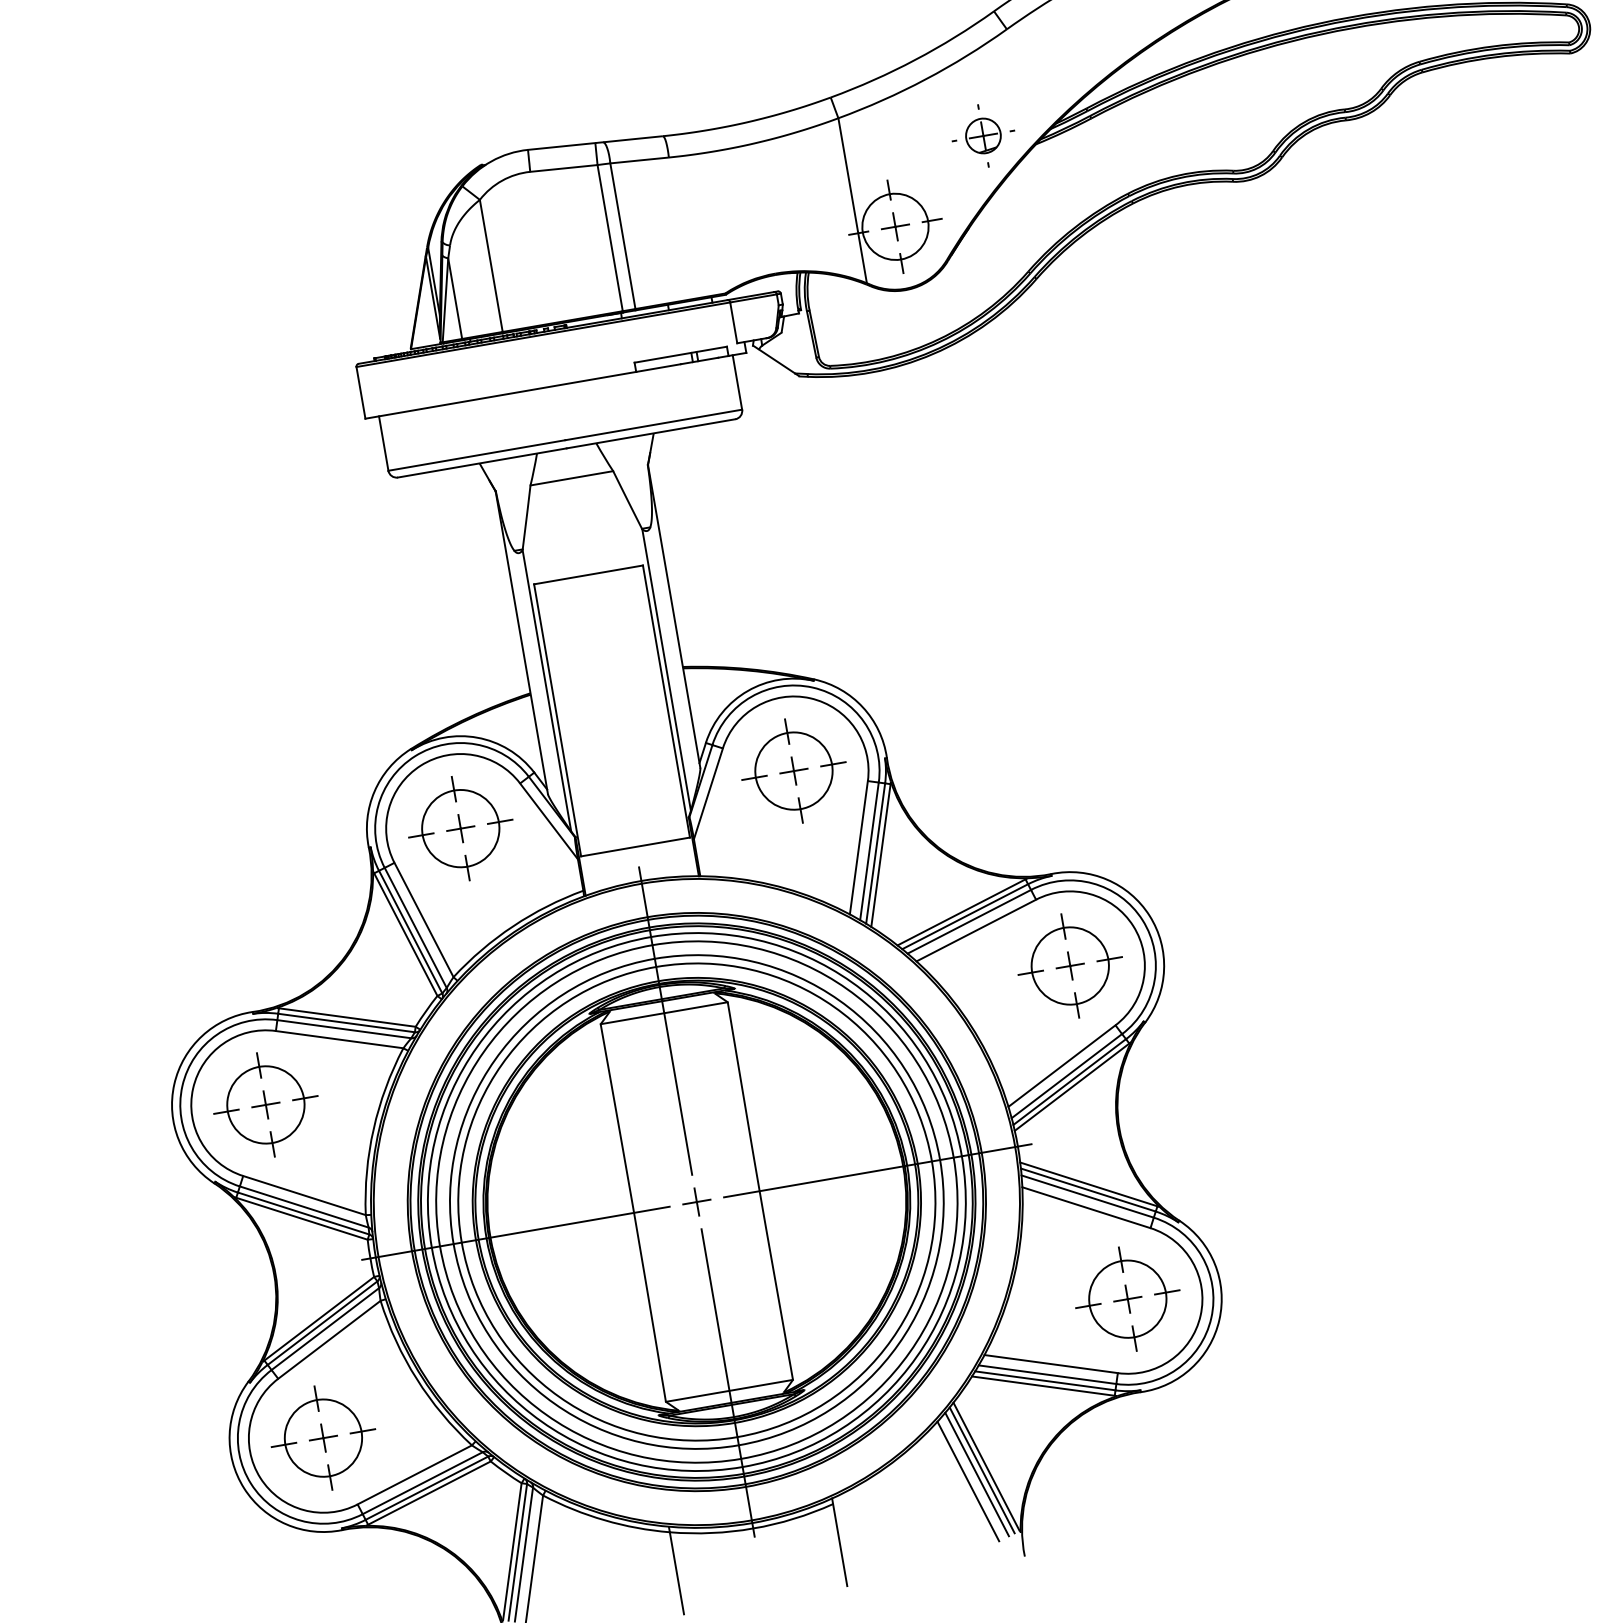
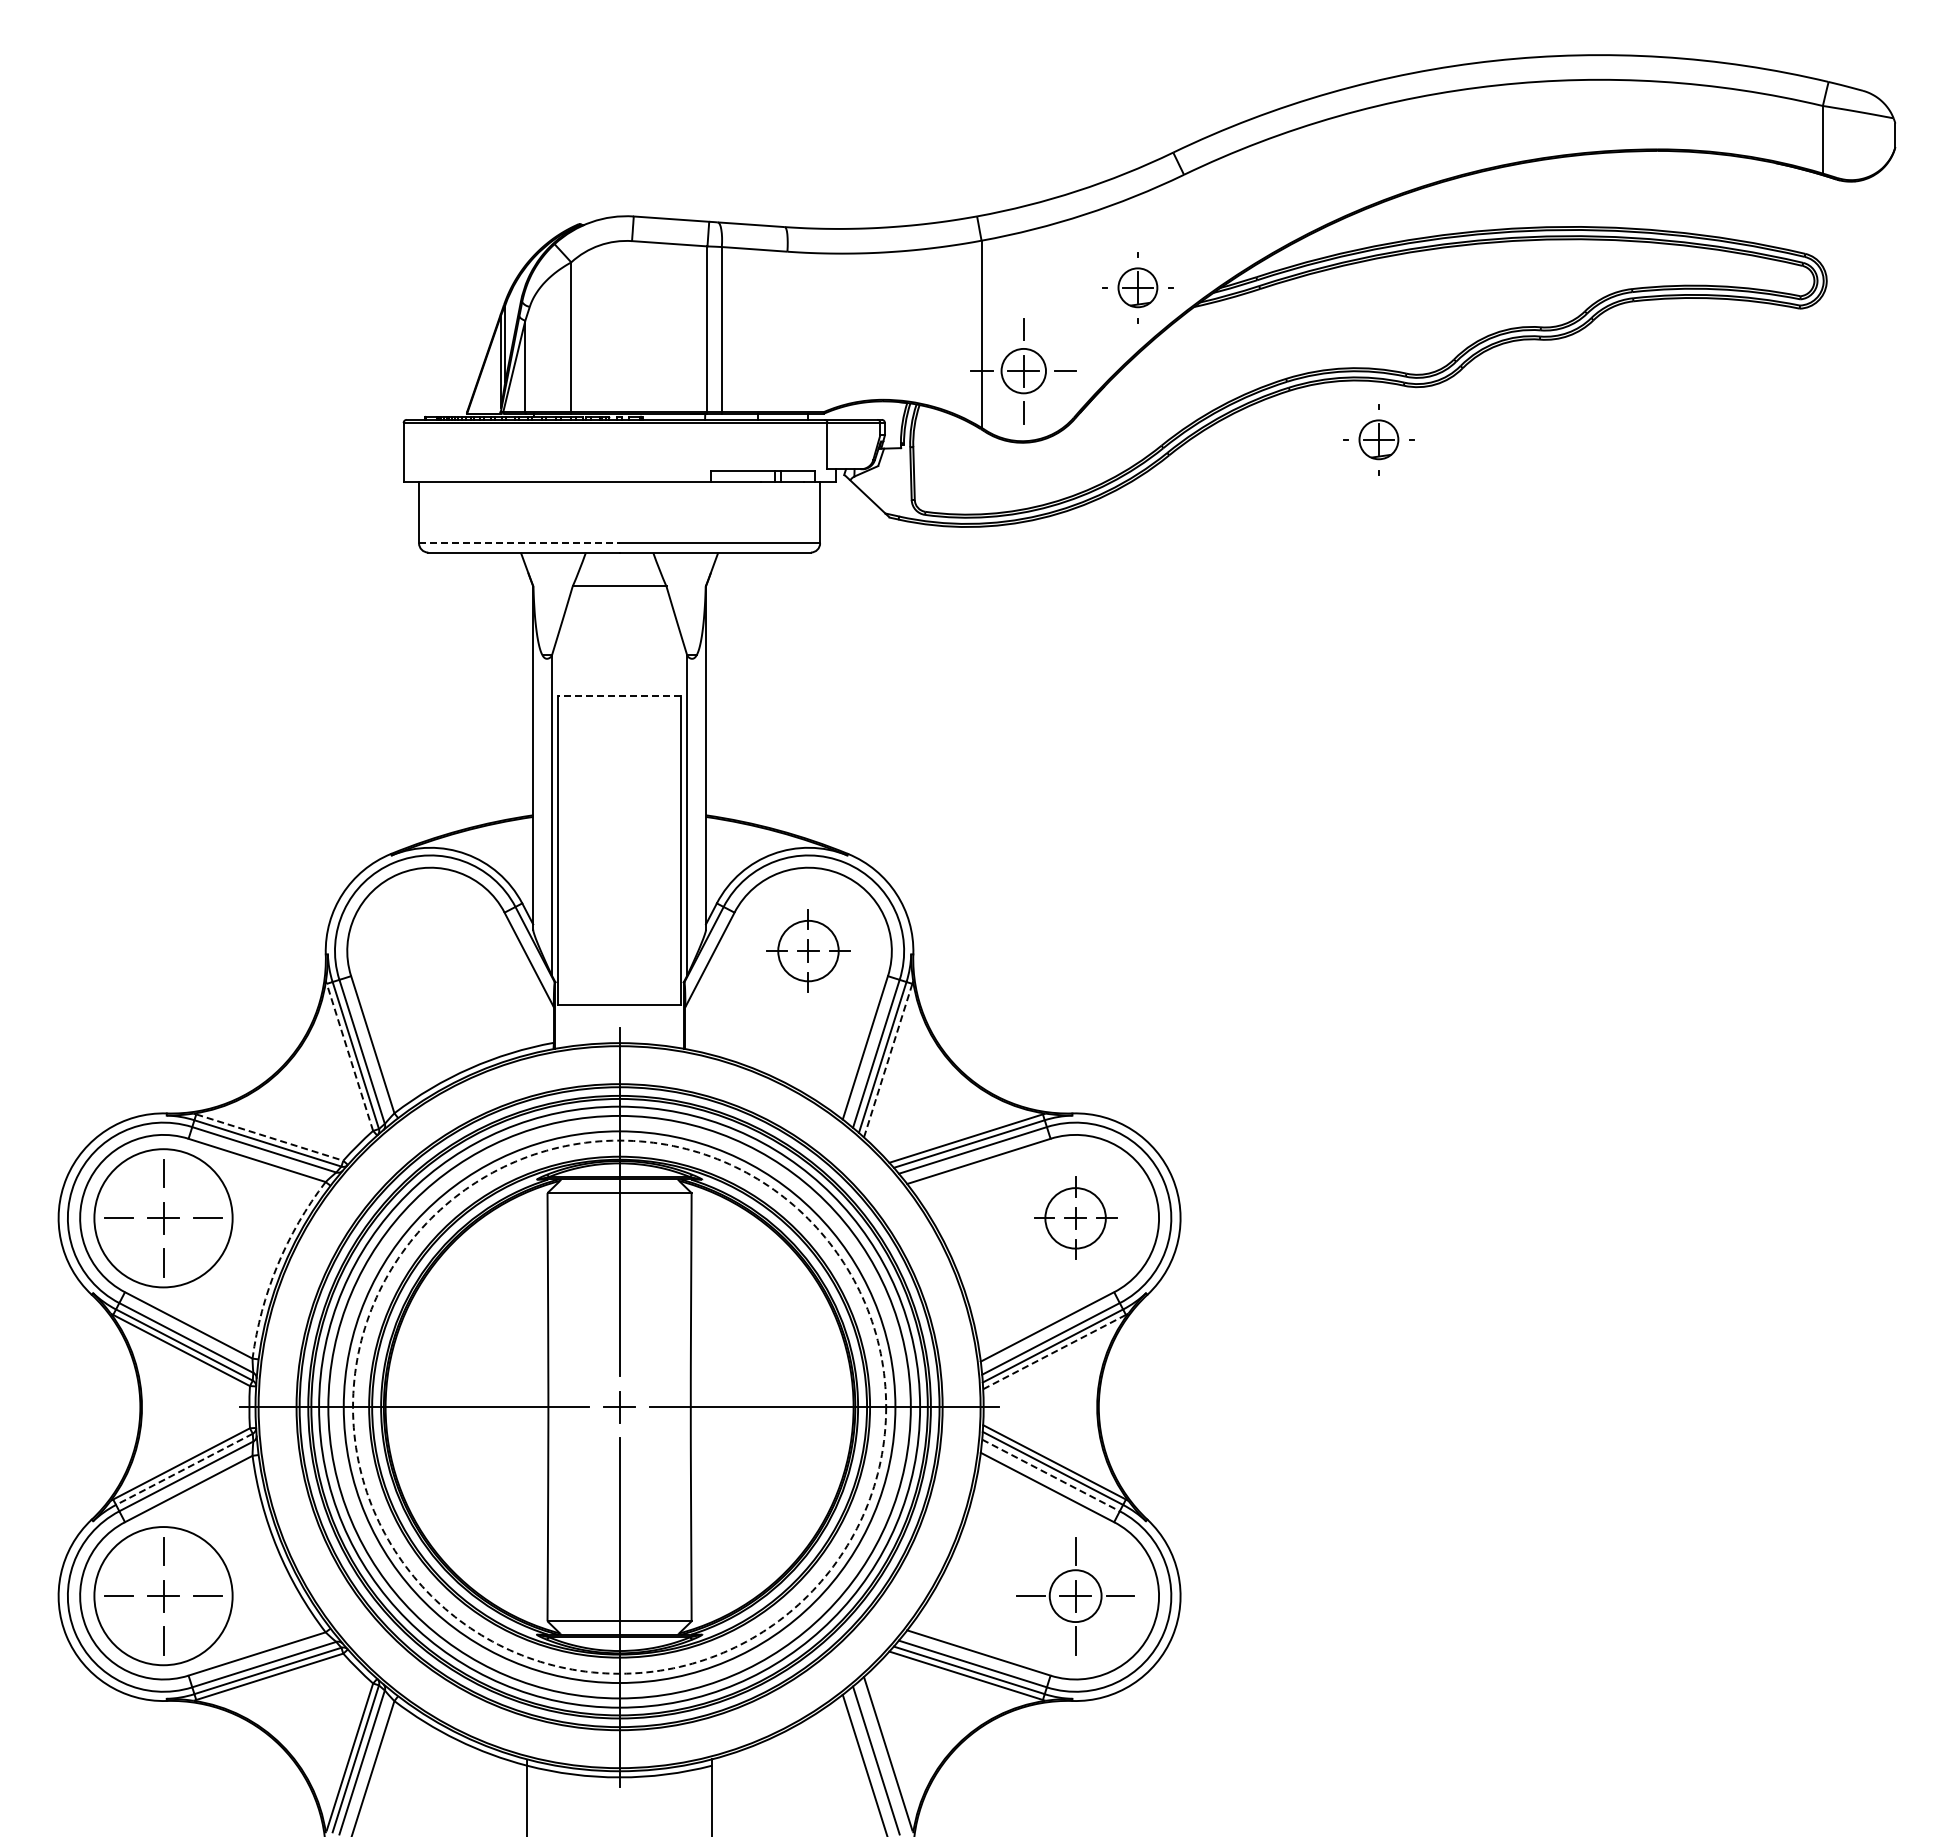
circle: (895, 227) -> (1023, 371), size x0.6
part: (1218, 233) -> (1378, 439), added
line: (477, 455) -> (519, 543), solid -> dashed
line: (588, 575) -> (619, 696), solid -> dashed
part: (793, 770) -> (808, 950), size x0.7
part: (460, 828) -> (430, 950), removed
line: (881, 856) -> (888, 1061), solid -> dashed
line: (405, 933) -> (349, 1056), solid -> dashed
part: (1070, 966) -> (1075, 1218), size x0.7
line: (347, 1017) -> (270, 1137), solid -> dashed
line: (1072, 1087) -> (1054, 1352), solid -> dashed
circle: (265, 1105) -> (163, 1218), size x1.6
arc: (373, 1129) -> (277, 1265), solid -> dashed
line: (1087, 1196) -> (1050, 1475), solid -> dashed
circle: (696, 1201) -> (619, 1406), solid -> dashed
circle: (1127, 1298) -> (1075, 1595), size x0.6
line: (322, 1323) -> (184, 1469), solid -> dashed
circle: (323, 1437) -> (163, 1595), size x1.6
line: (981, 1470) -> (882, 1756), removed

